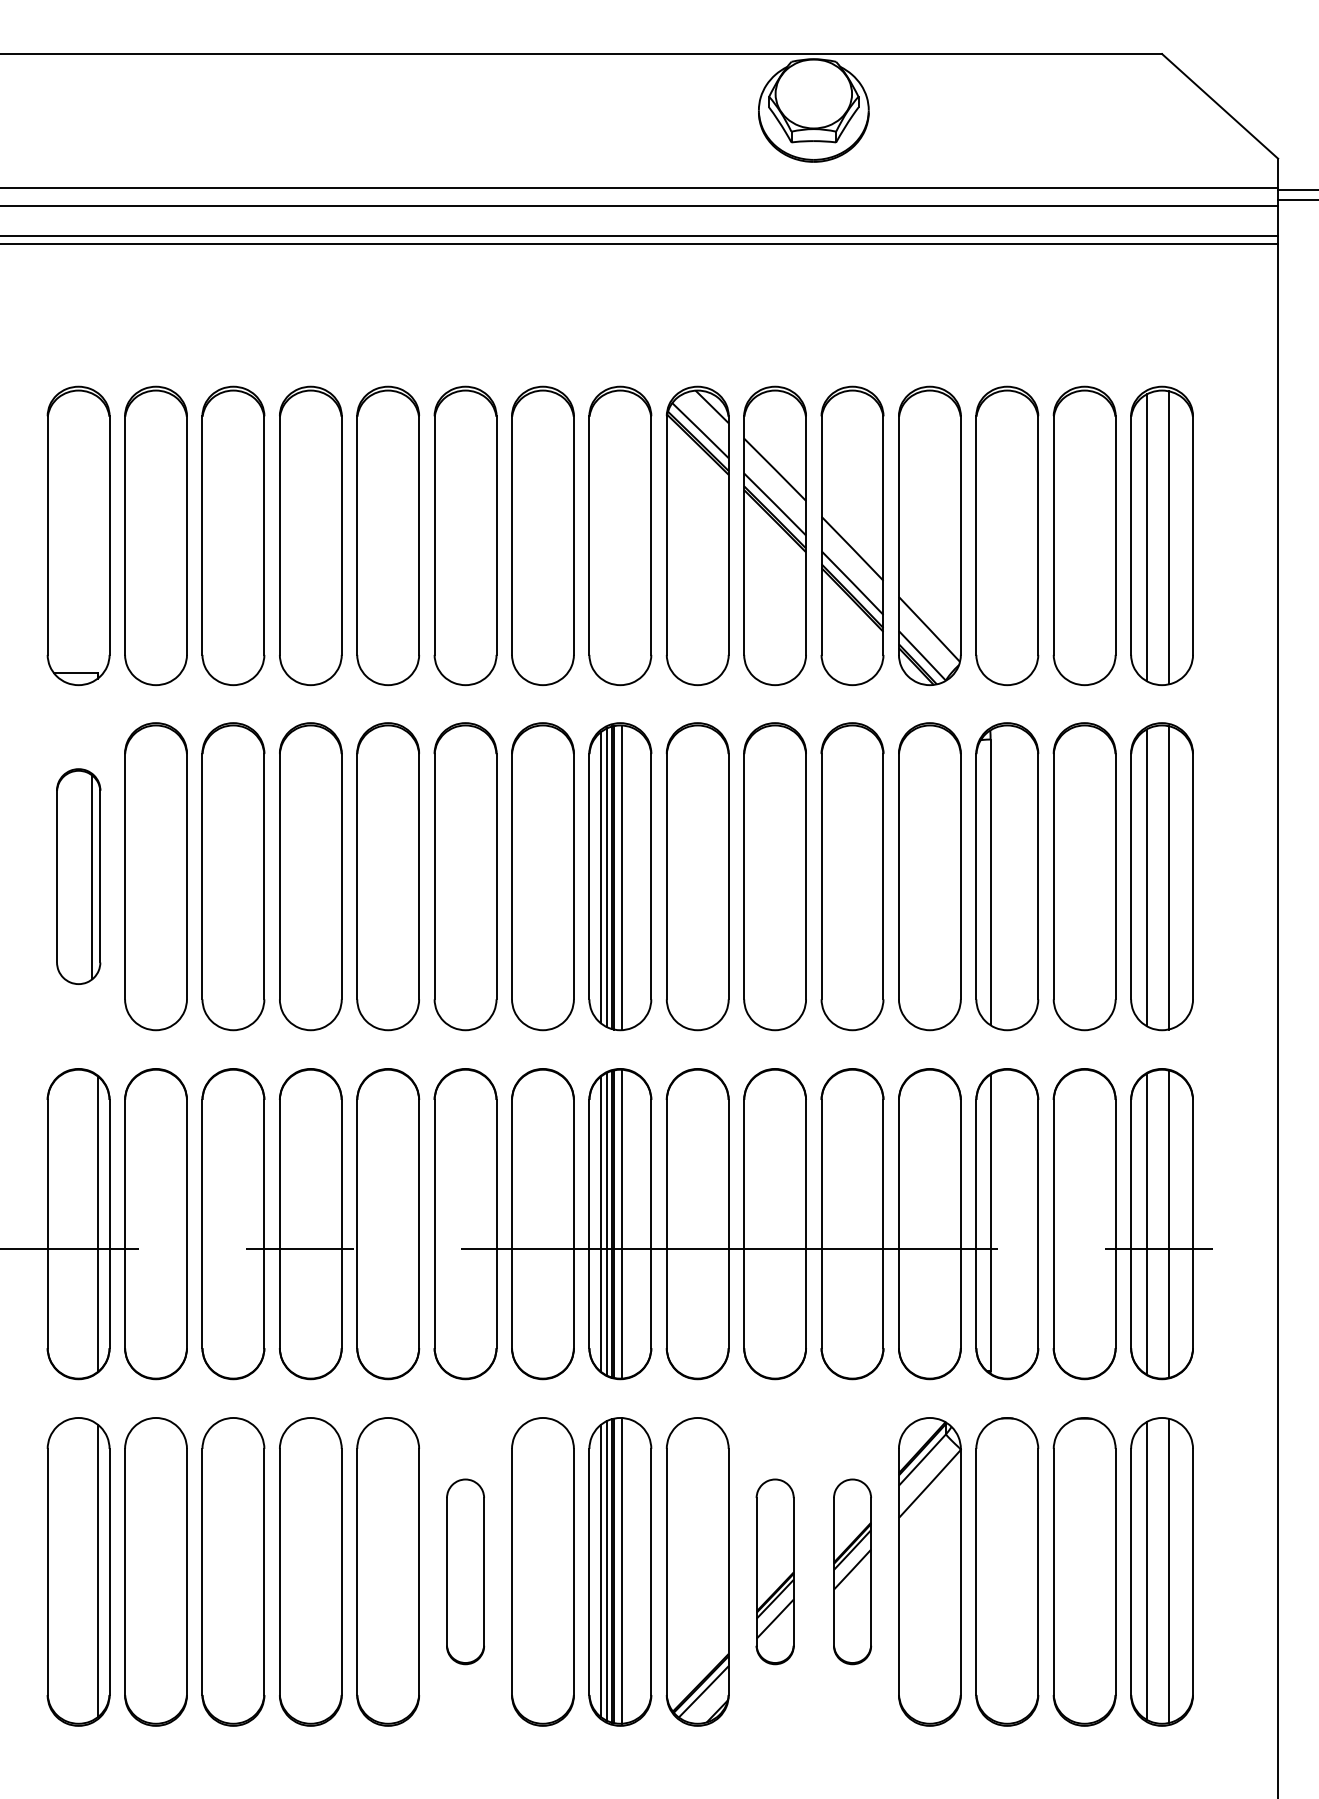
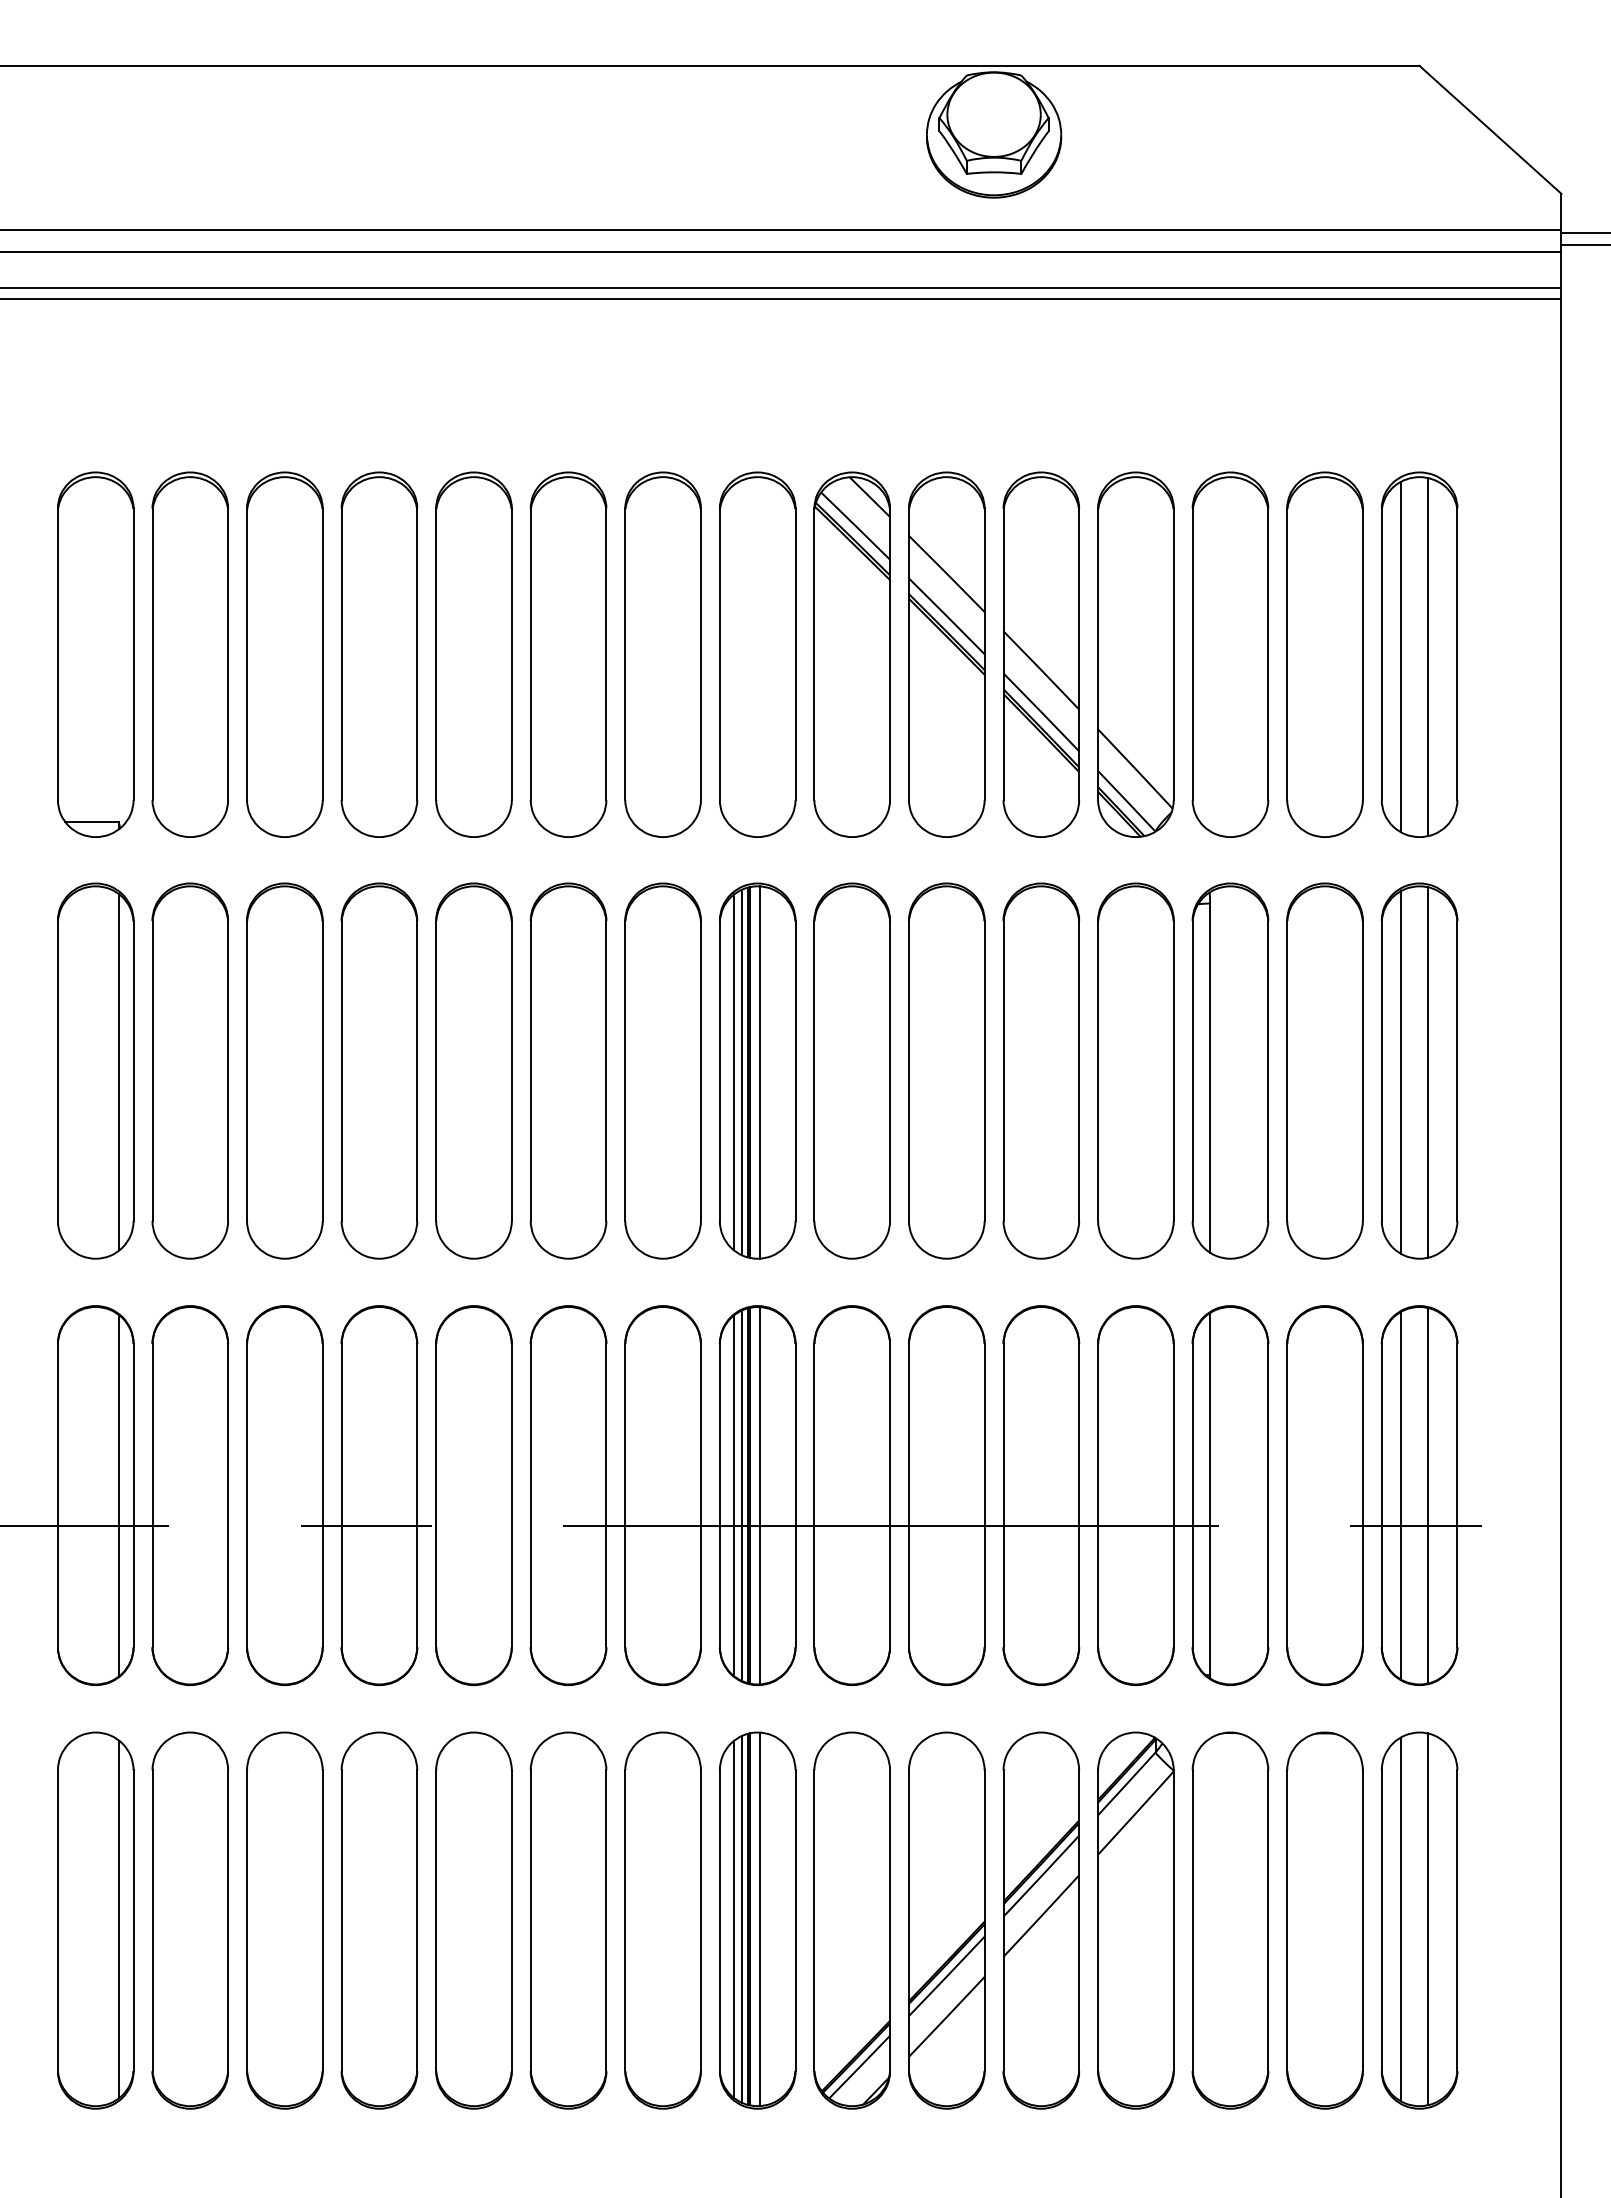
part: (78, 876) -> (95, 1070), size x1.43
part: (465, 1571) -> (568, 1920), size x1.67
part: (774, 1571) -> (946, 1920), size x1.67
part: (852, 1571) -> (1041, 1920), size x1.67

